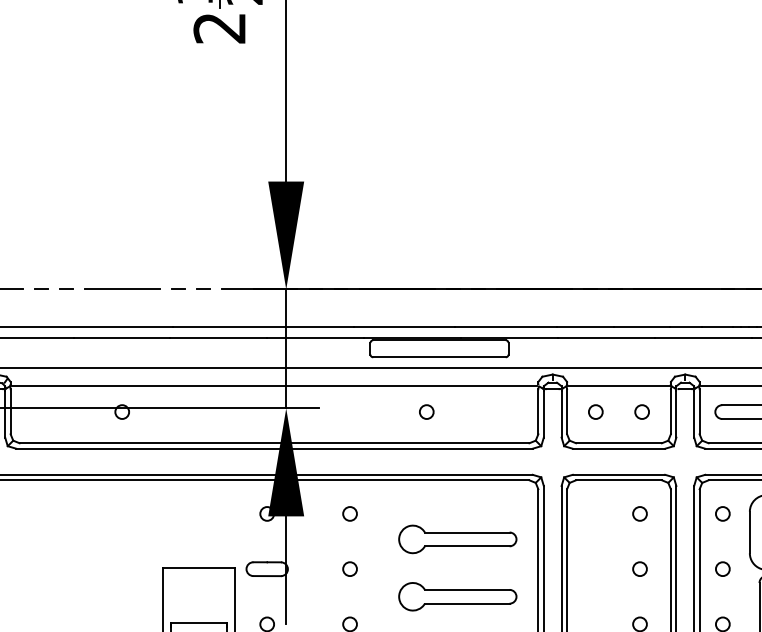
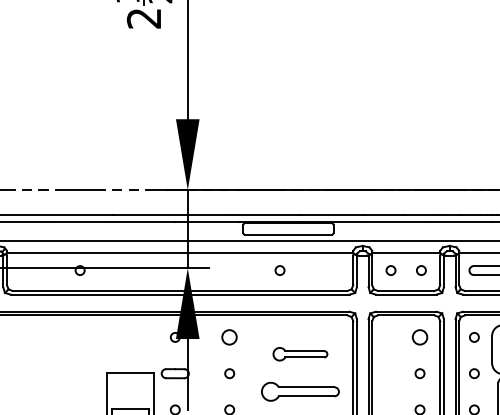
circle: (349, 514) -> (229, 337), size x1.6
circle: (639, 514) -> (419, 337), size x1.6
part: (457, 539) -> (300, 354), size x0.7

